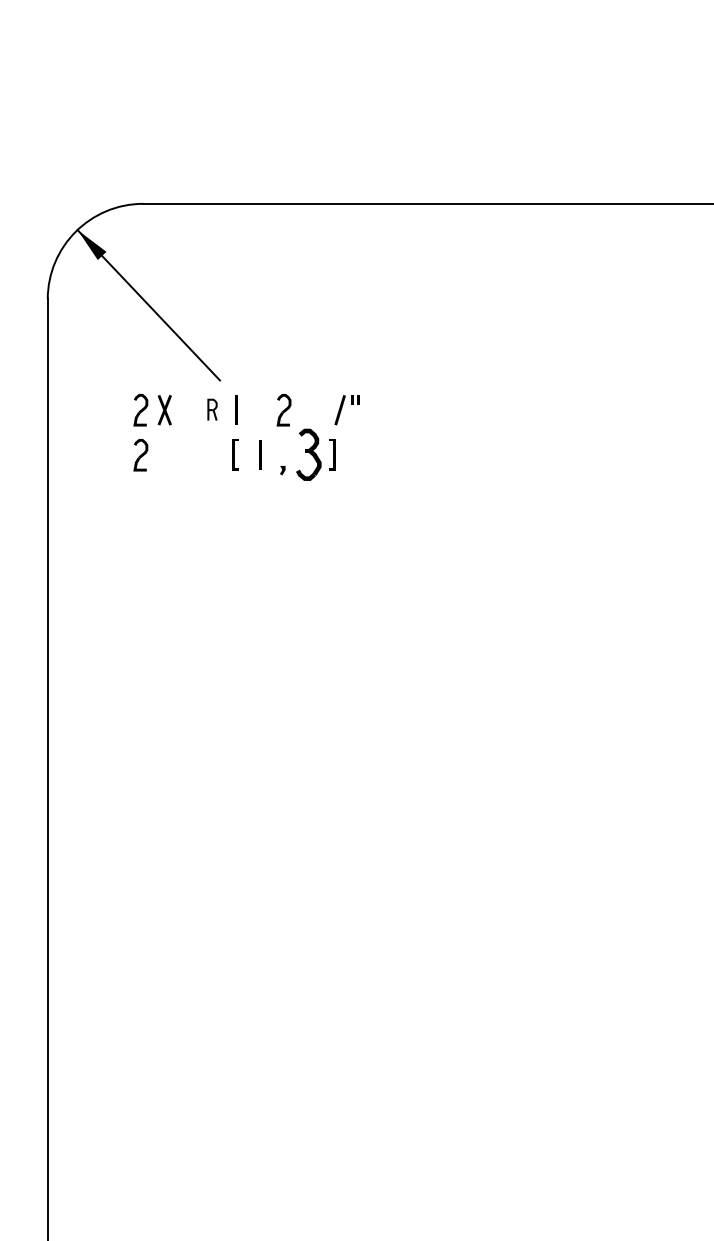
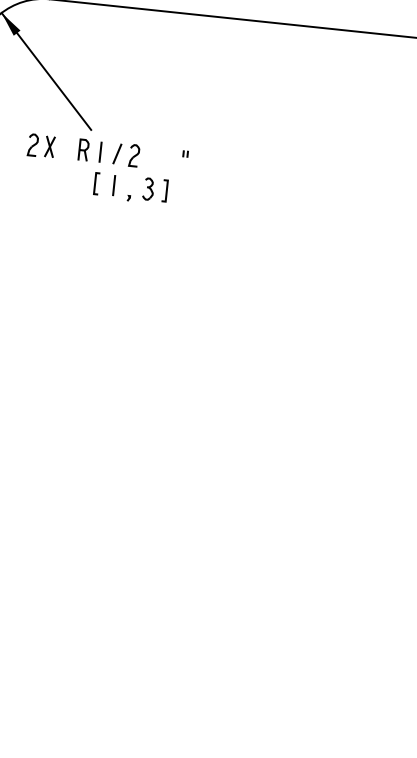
part: (212, 409) -> (83, 149), size x1.43
line: (339, 410) -> (116, 154), moved
part: (308, 454) -> (148, 188), size x0.62
part: (140, 455) -> (29, 177), removed

